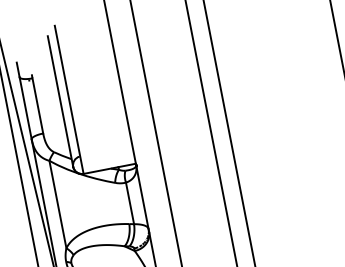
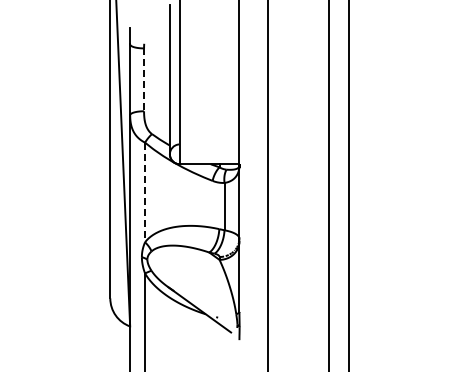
line: (38, 106) -> (144, 80), solid -> dashed
line: (58, 204) -> (145, 192), solid -> dashed

